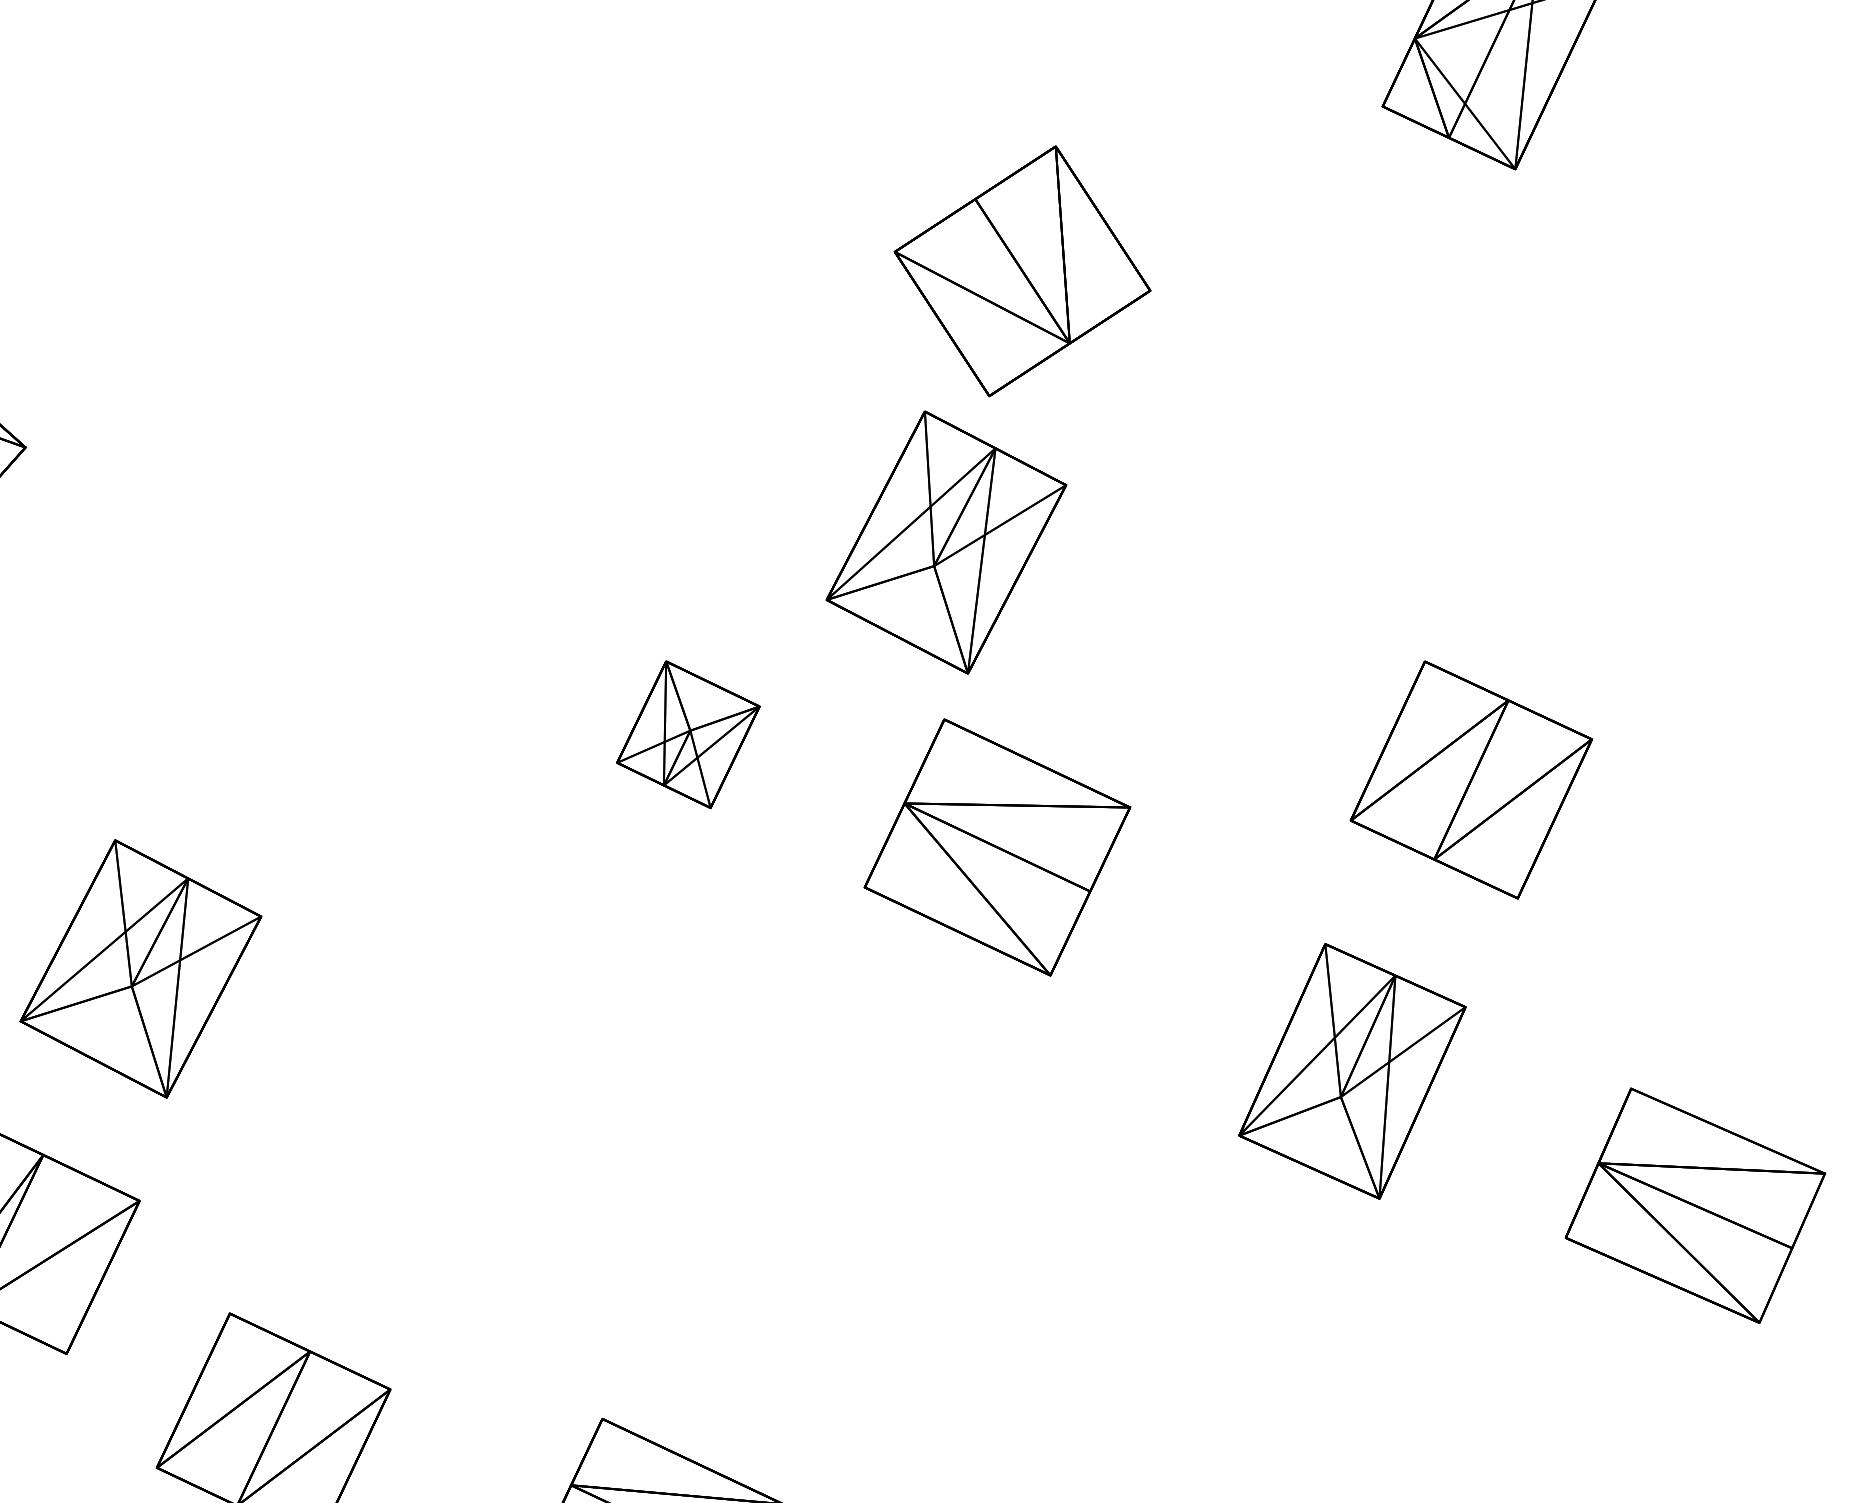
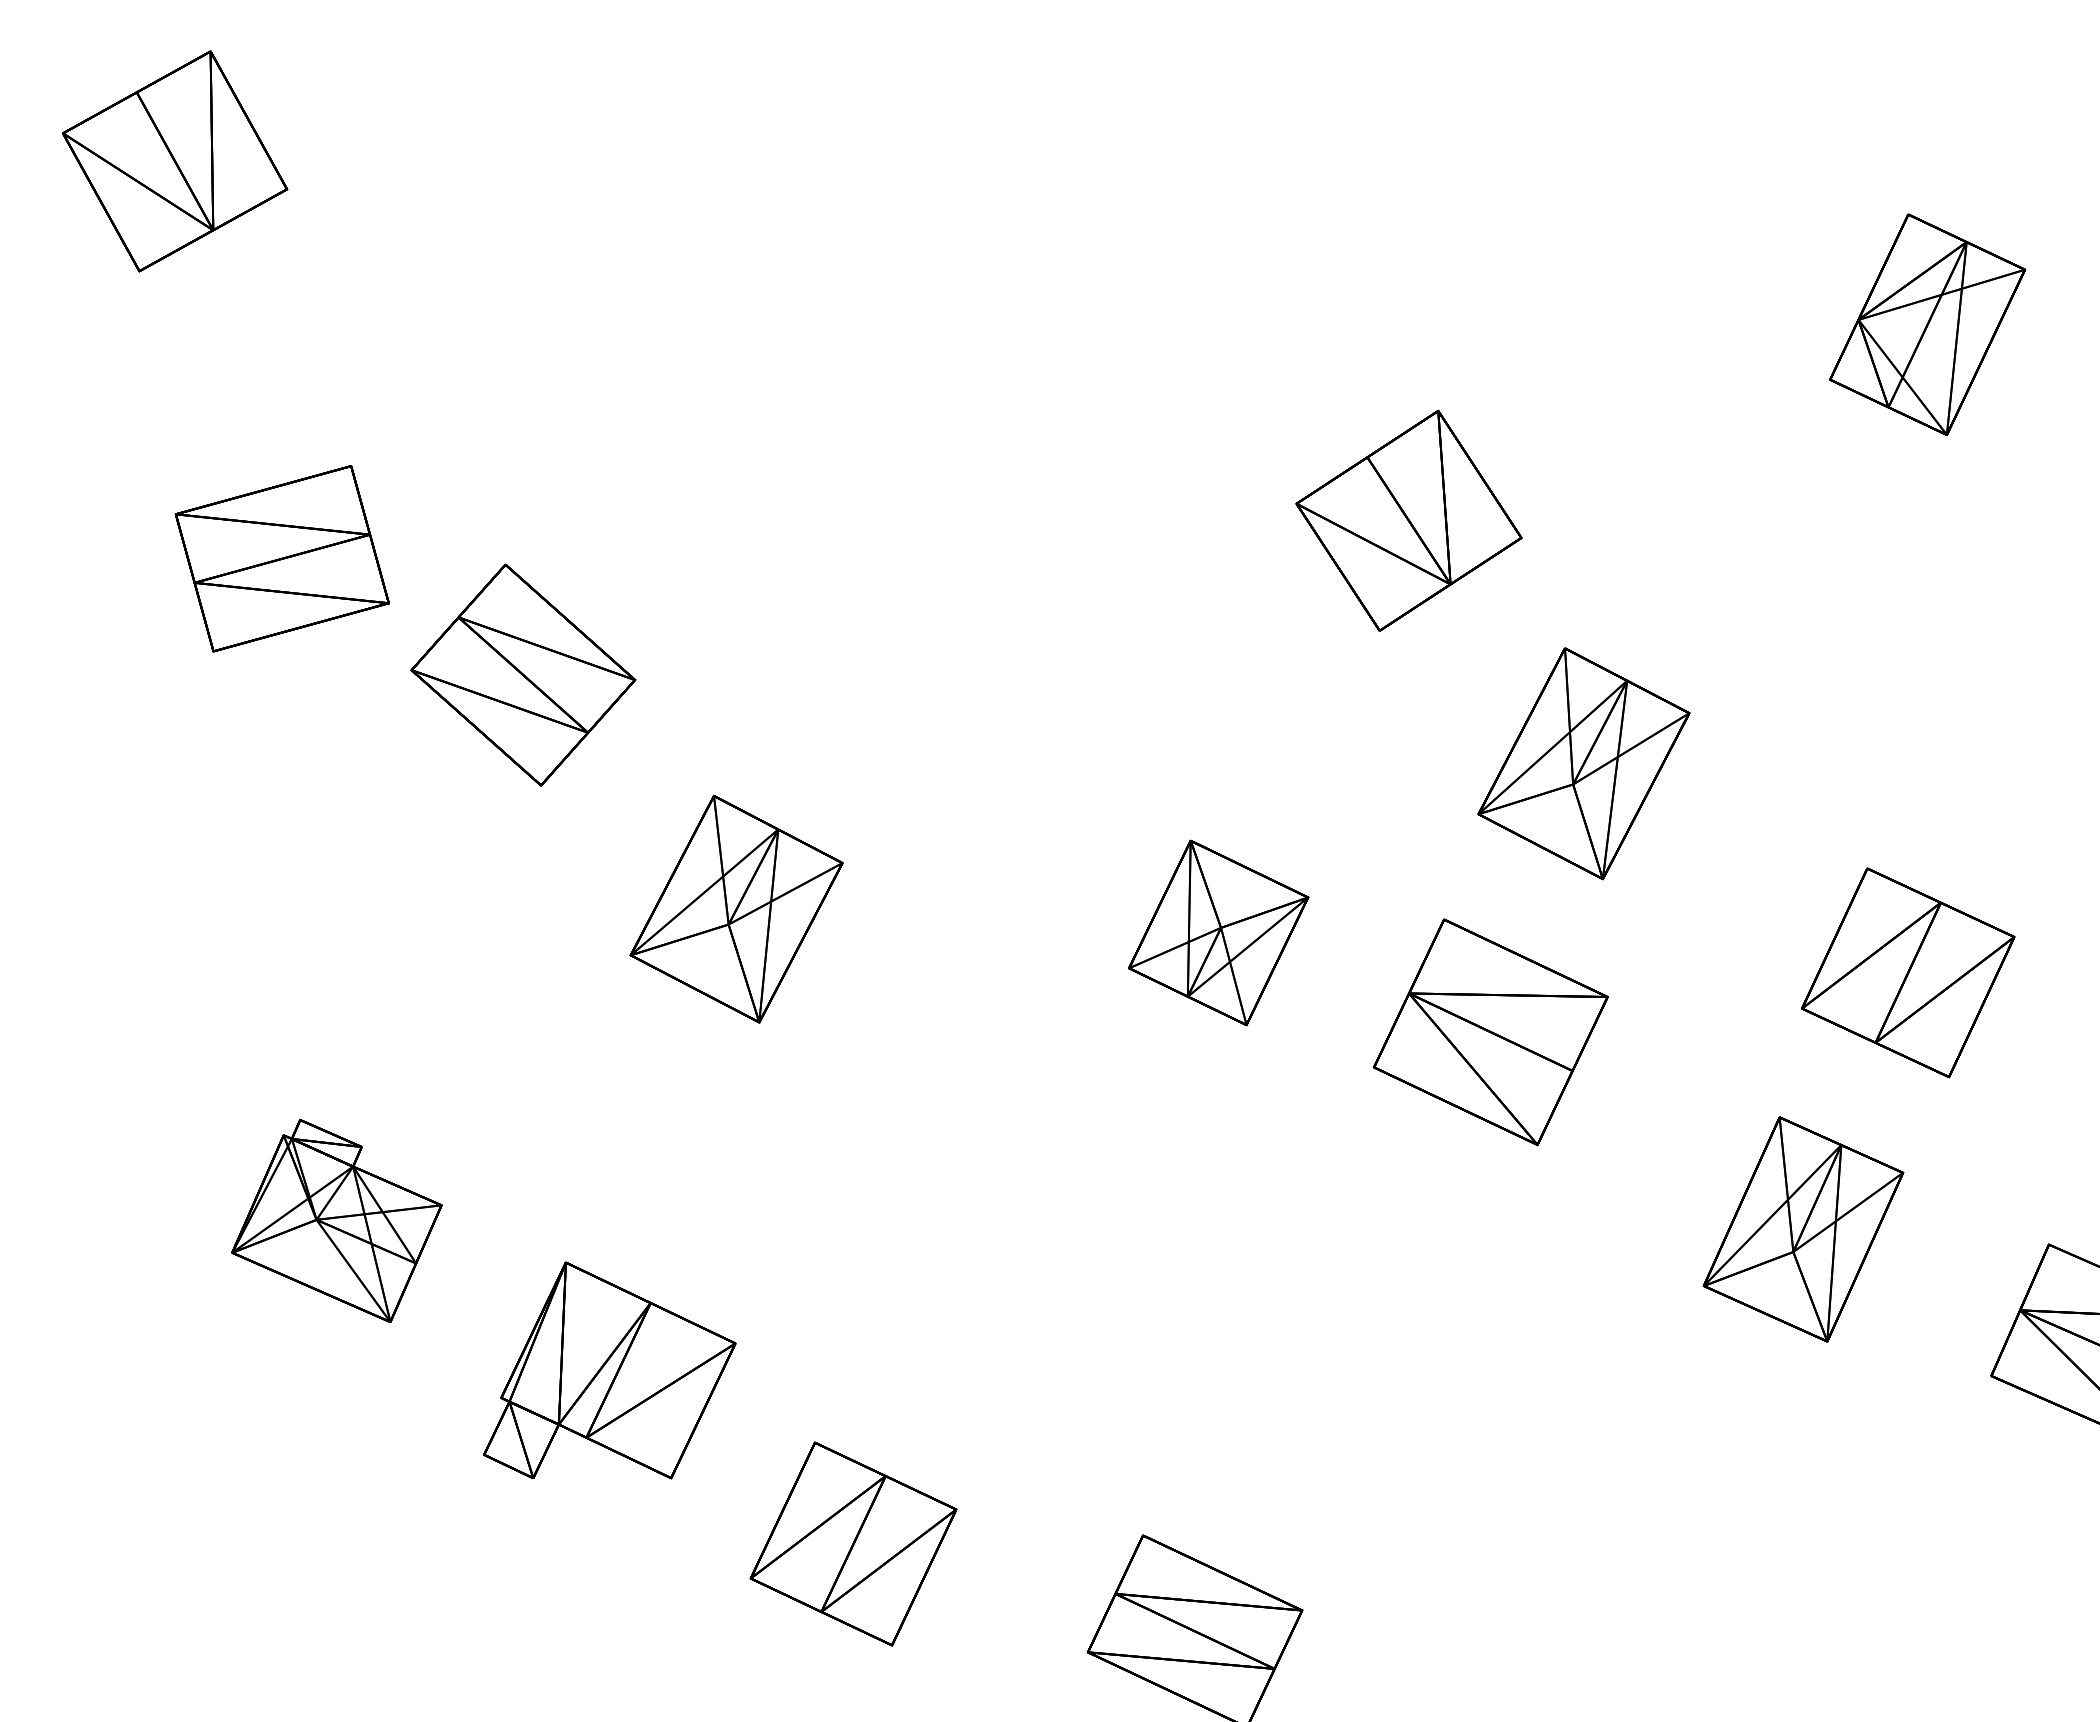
part: (1021, 270) -> (1408, 520), moved
part: (945, 542) -> (1583, 763), moved
part: (688, 734) -> (1218, 932), size x1.43
part: (140, 968) -> (736, 908), moved

